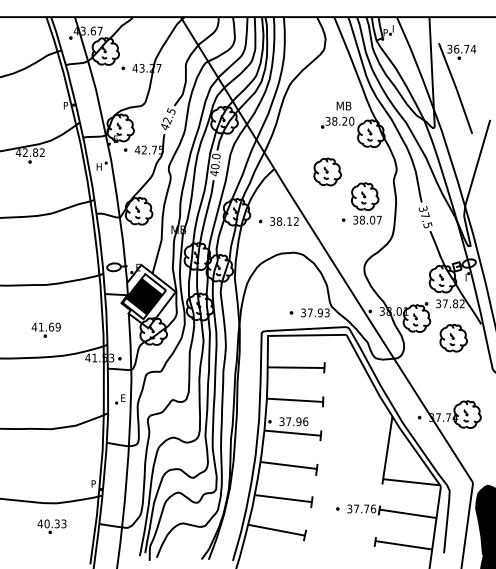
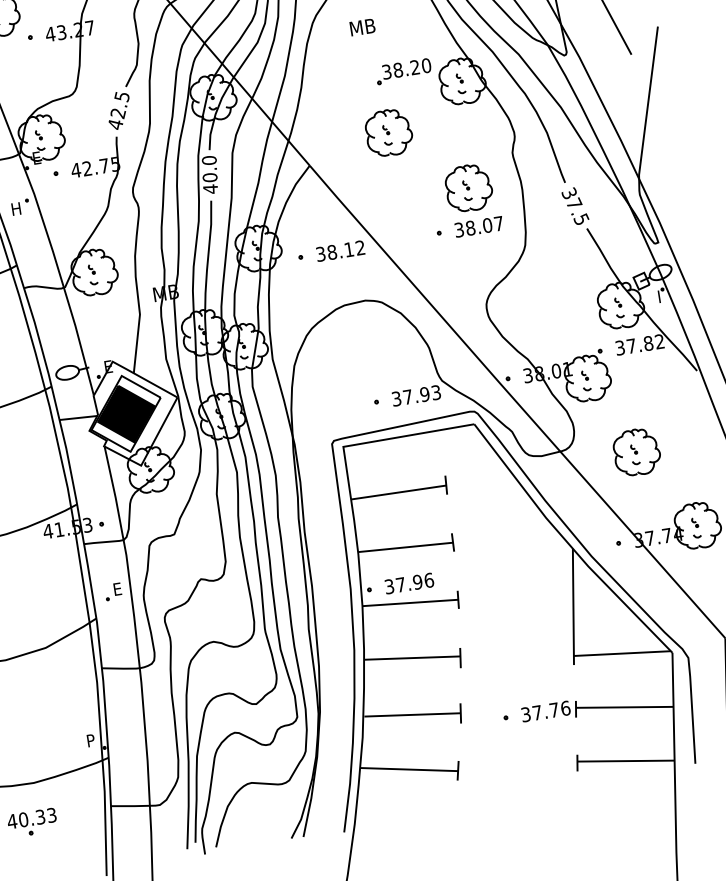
text: (343, 105) -> (361, 26), moved
part: (327, 171) -> (388, 131), moved
part: (453, 337) -> (636, 451), moved

